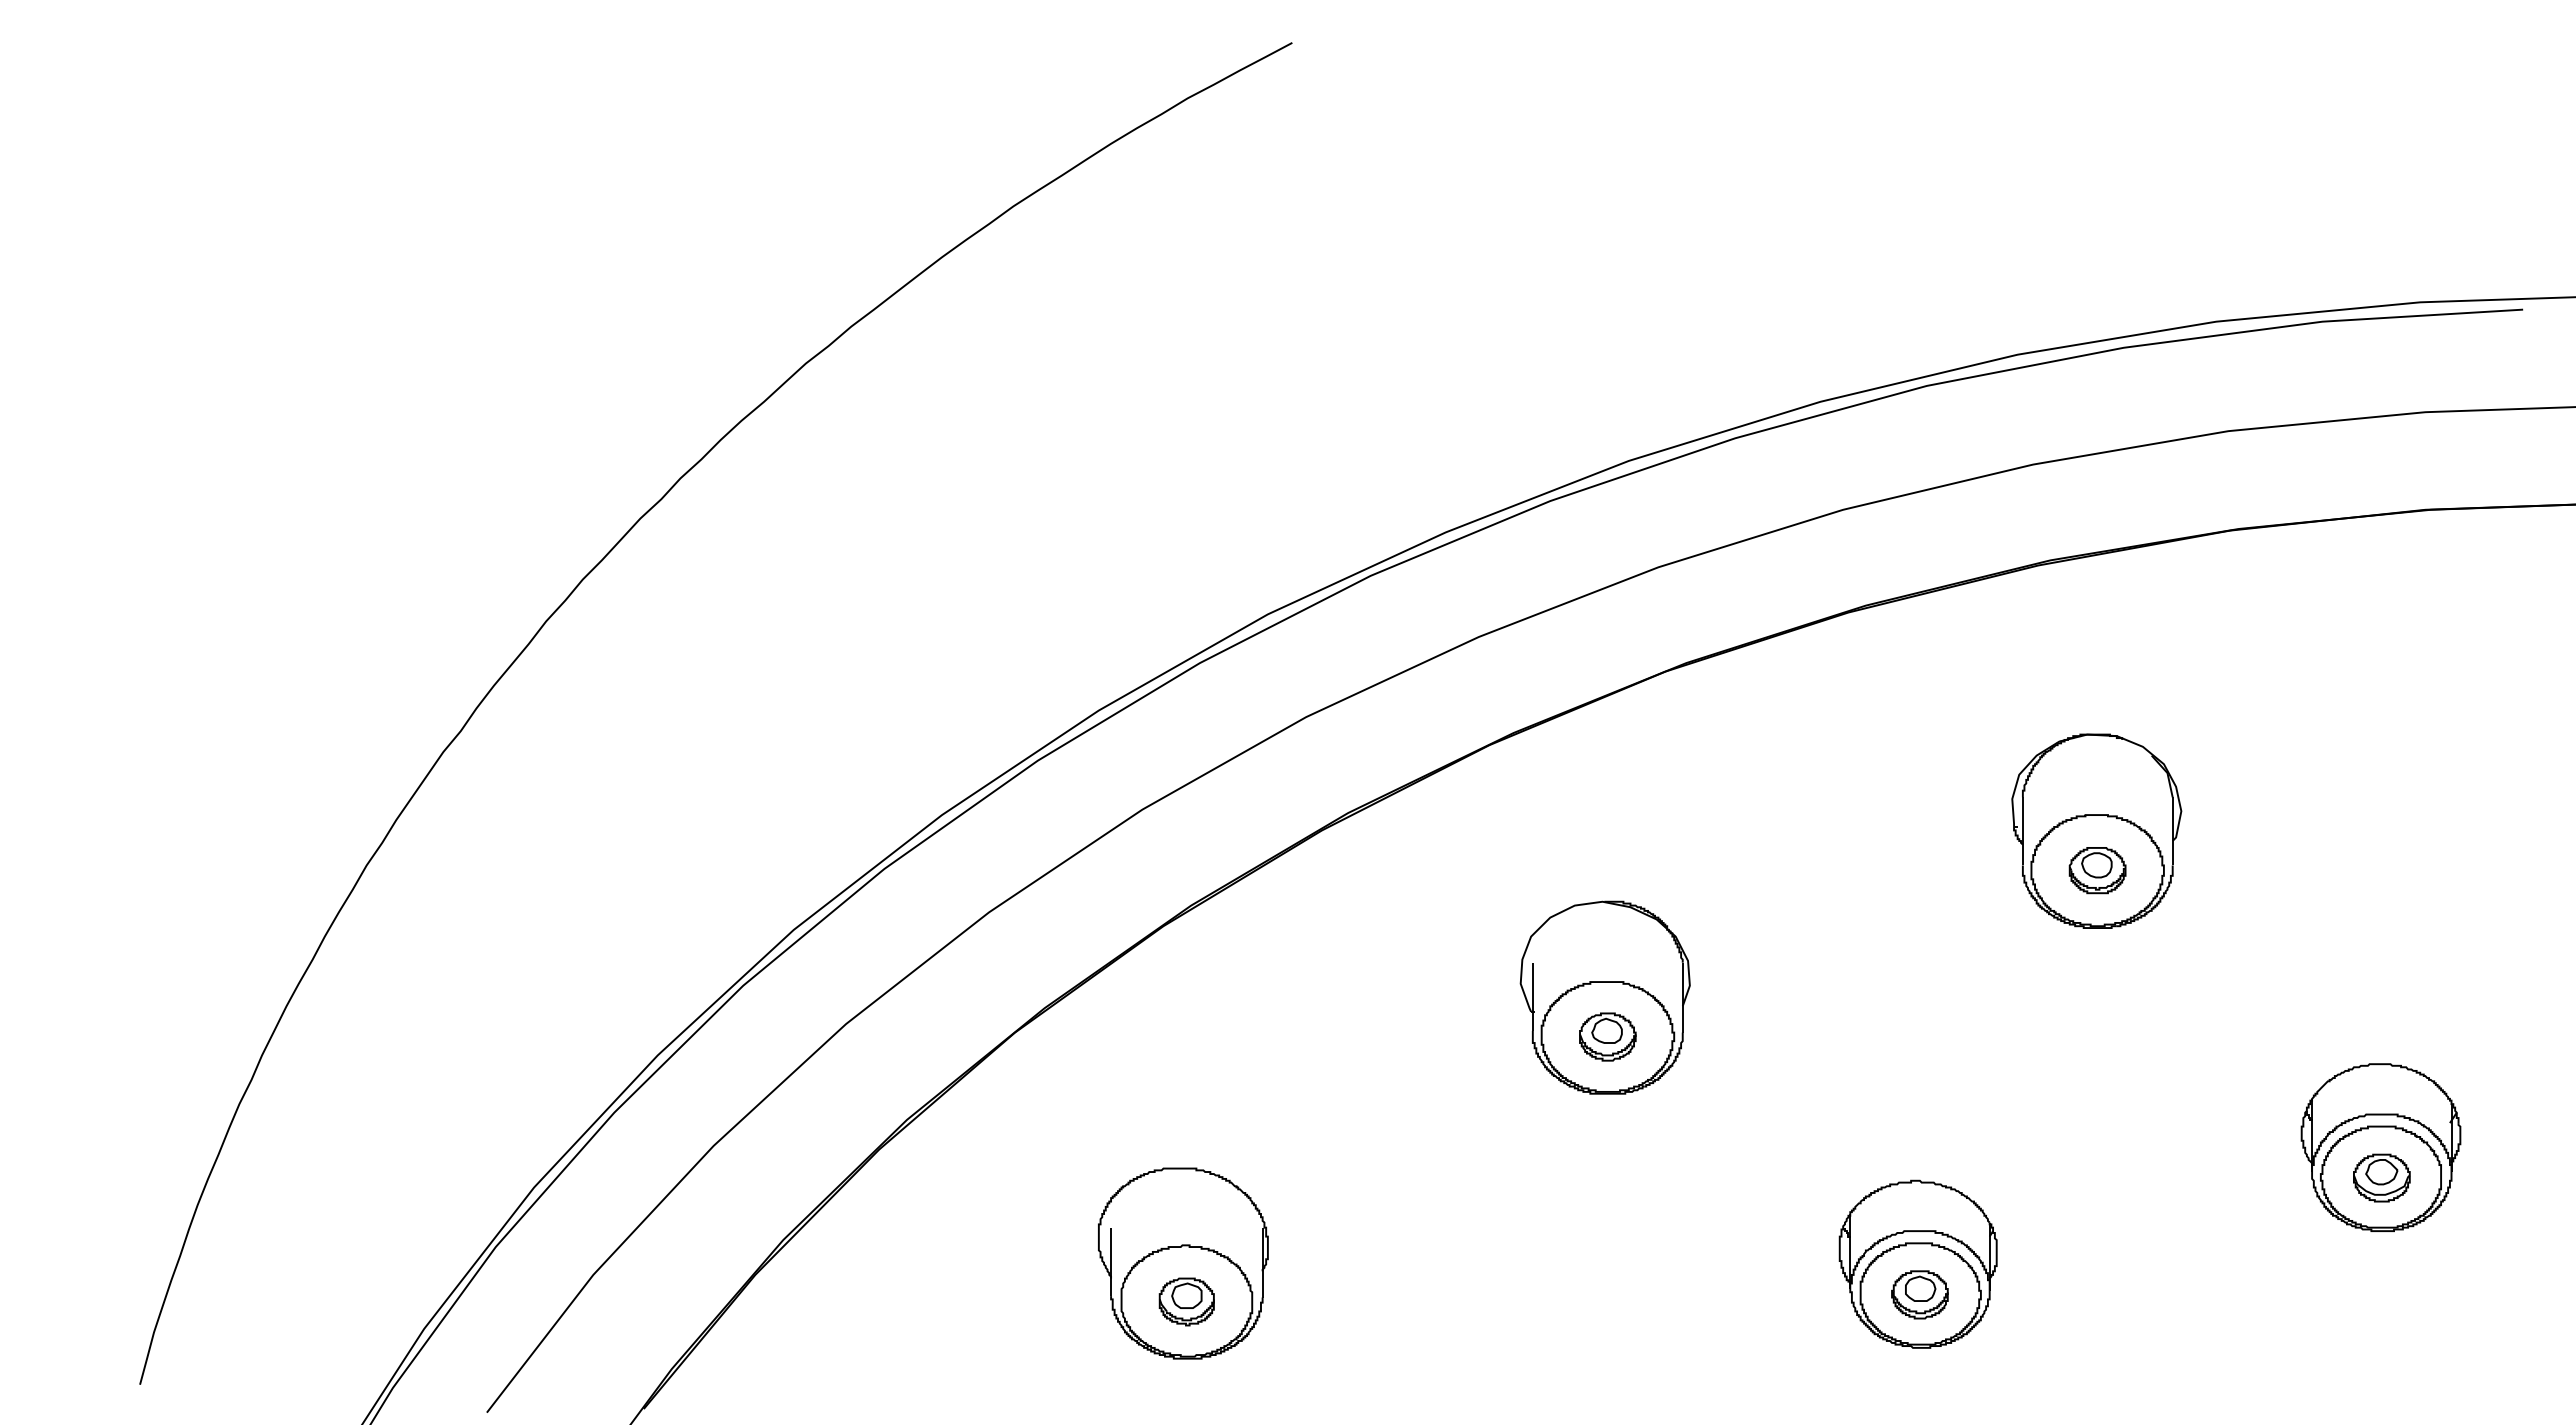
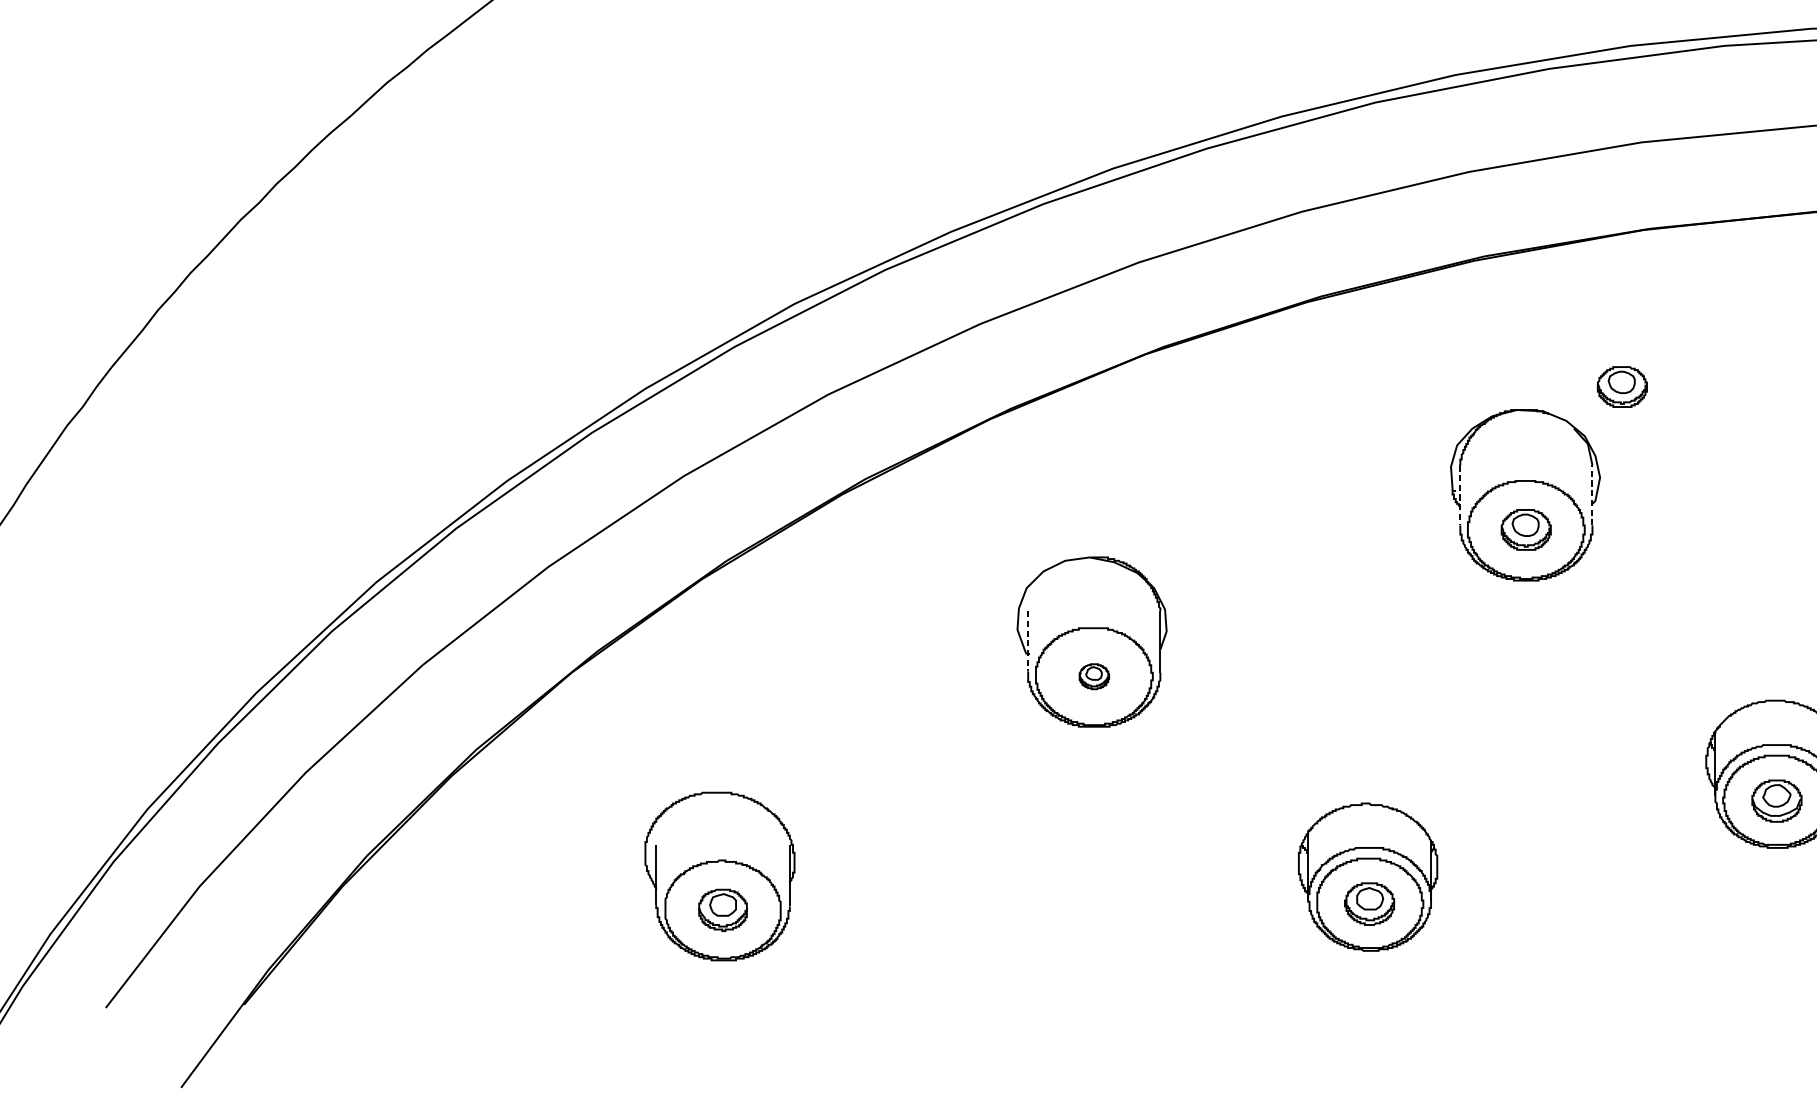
part: (2206, 708) -> (1622, 387), added
line: (2172, 830) -> (1592, 494), solid -> dashed
line: (2022, 831) -> (1460, 495), solid -> dashed
line: (1532, 997) -> (1027, 641), solid -> dashed
part: (1607, 1036) -> (1094, 676), size x0.6

